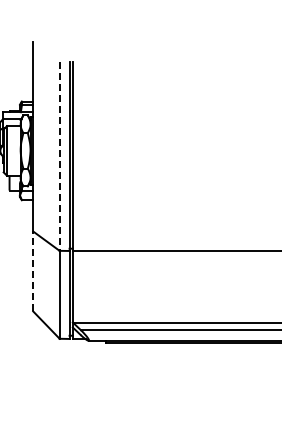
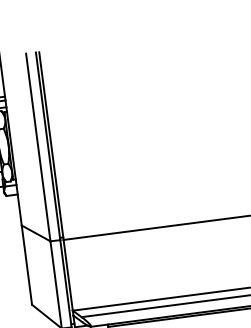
line: (59, 156) -> (38, 147), dashed -> solid
line: (33, 271) -> (27, 265), dashed -> solid

